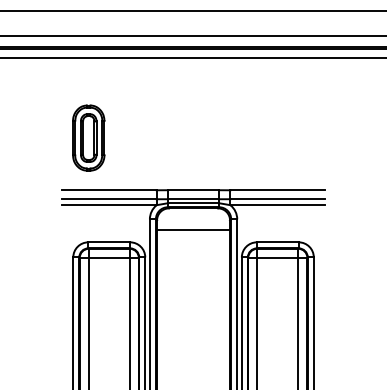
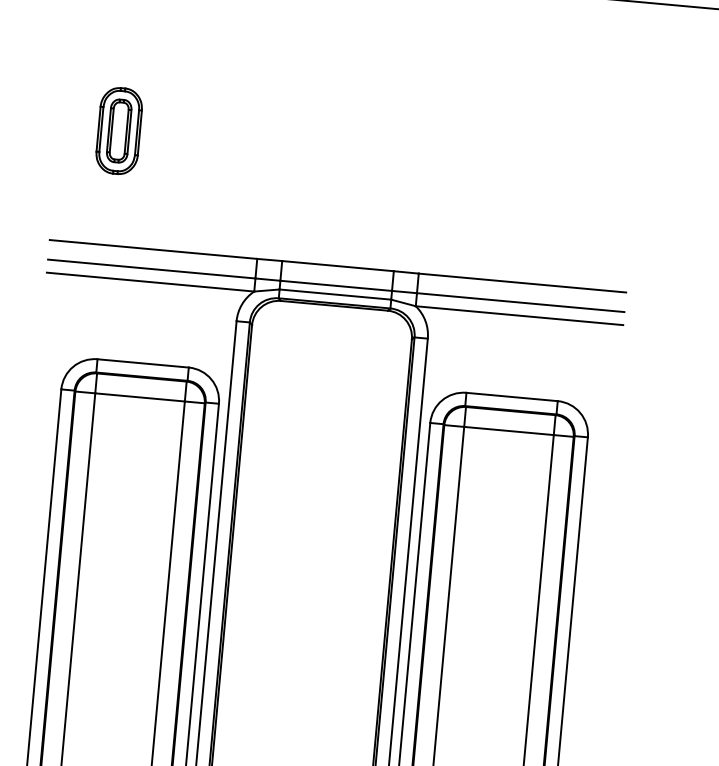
part: (88, 137) -> (118, 129), size x0.6
line: (193, 230) -> (329, 354), removed

